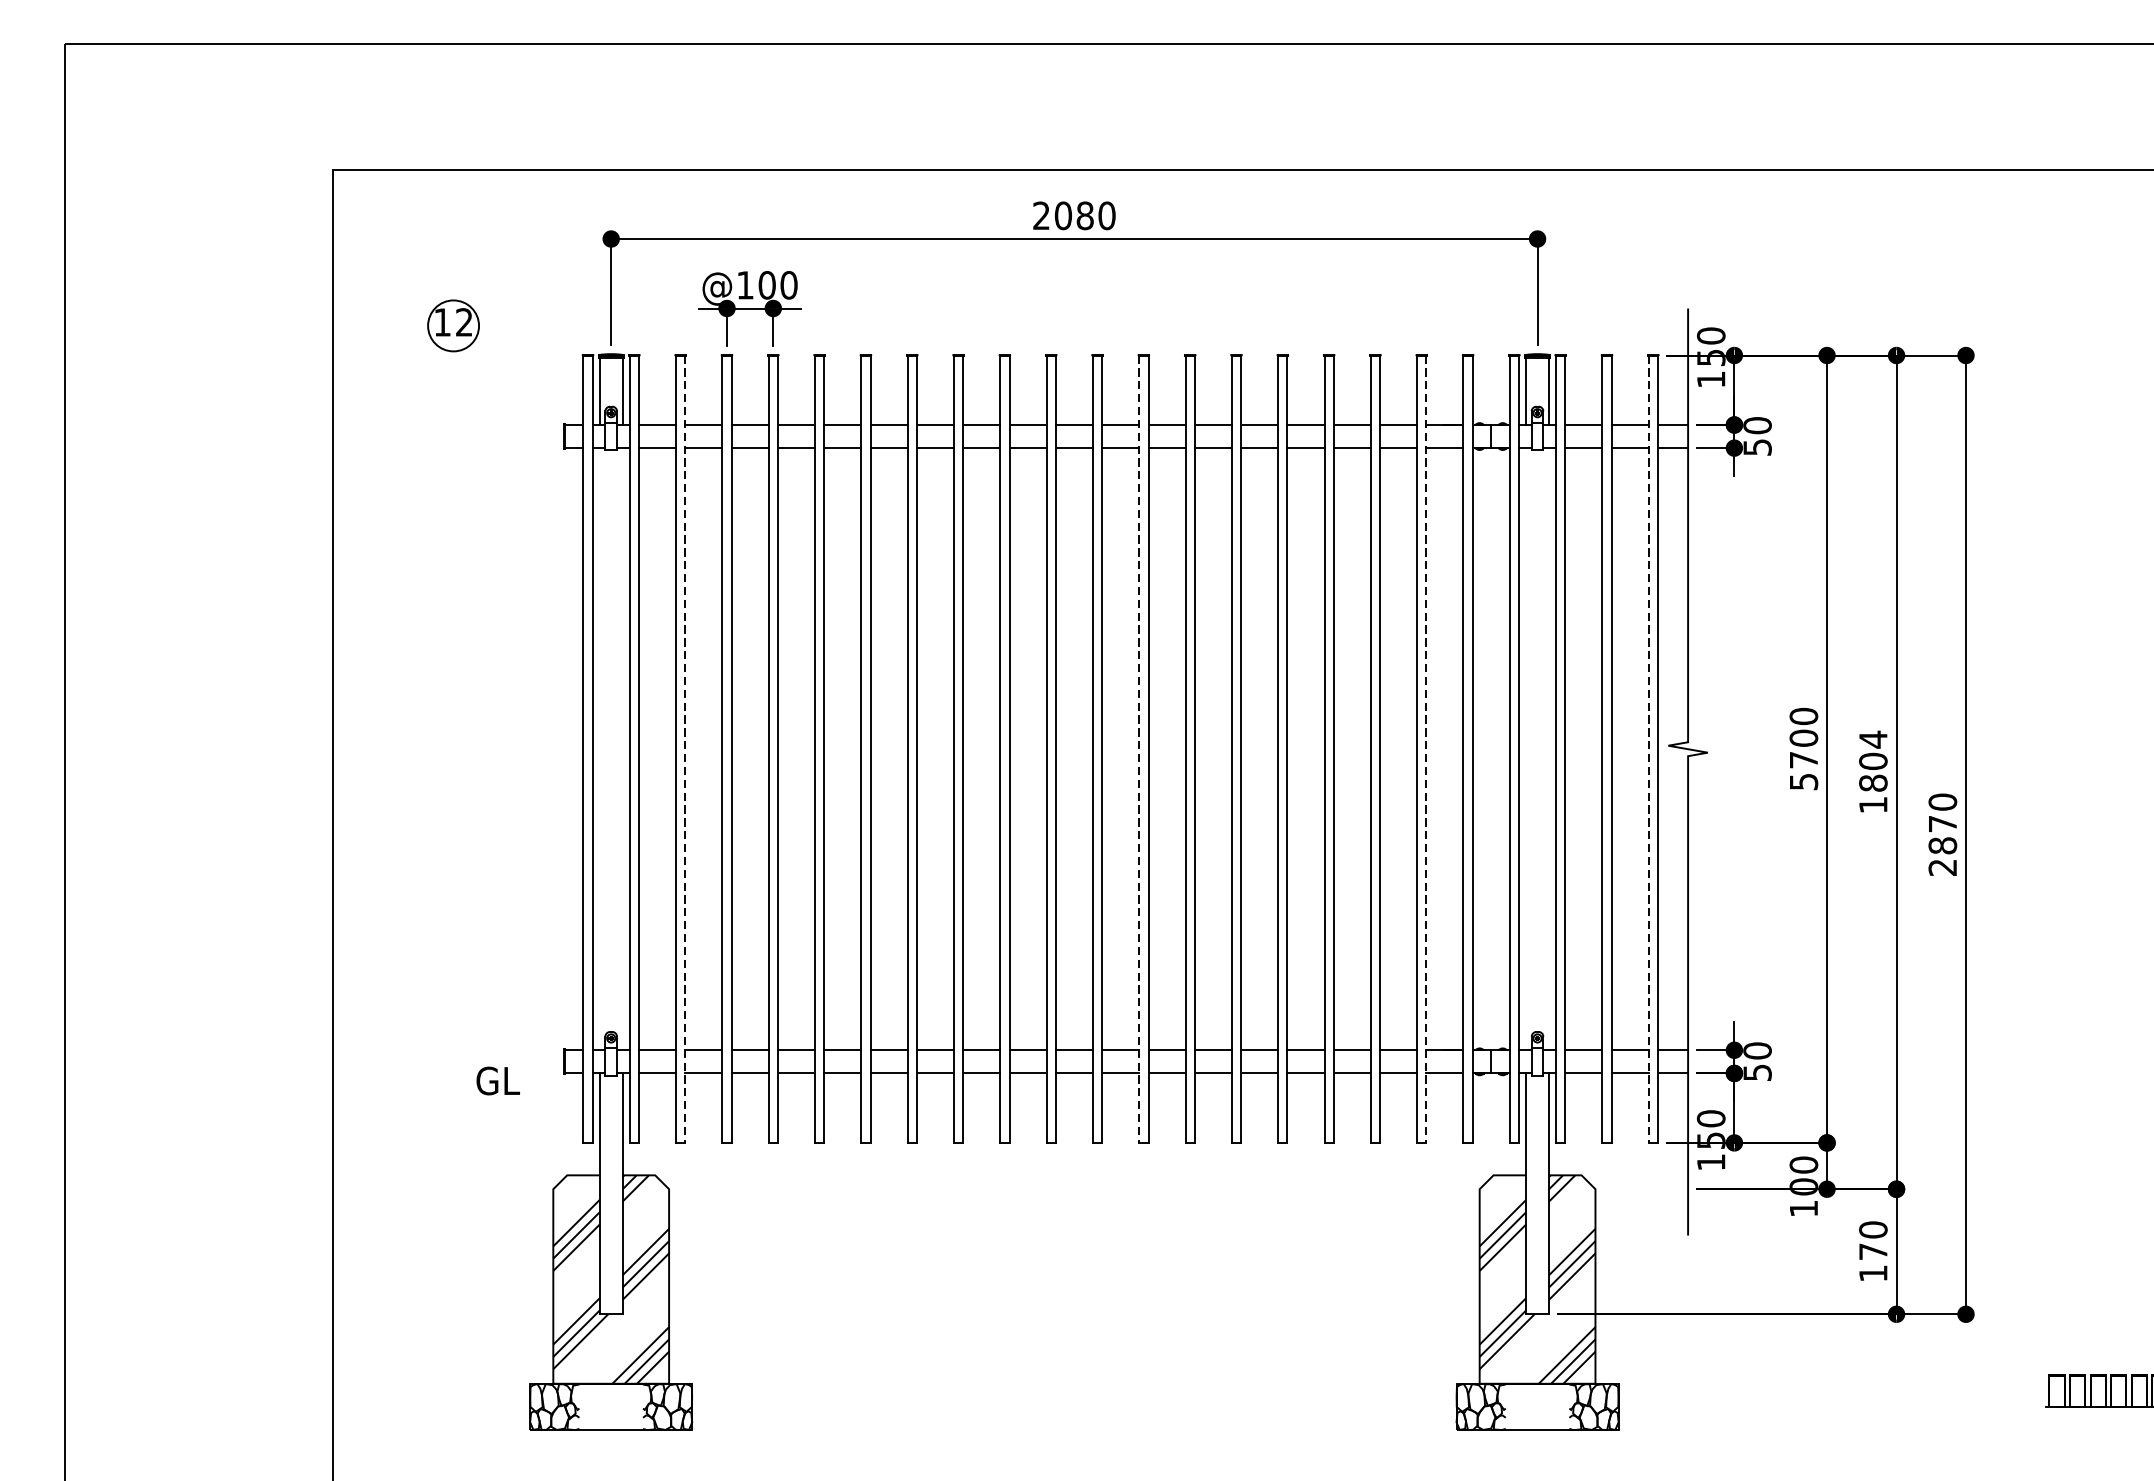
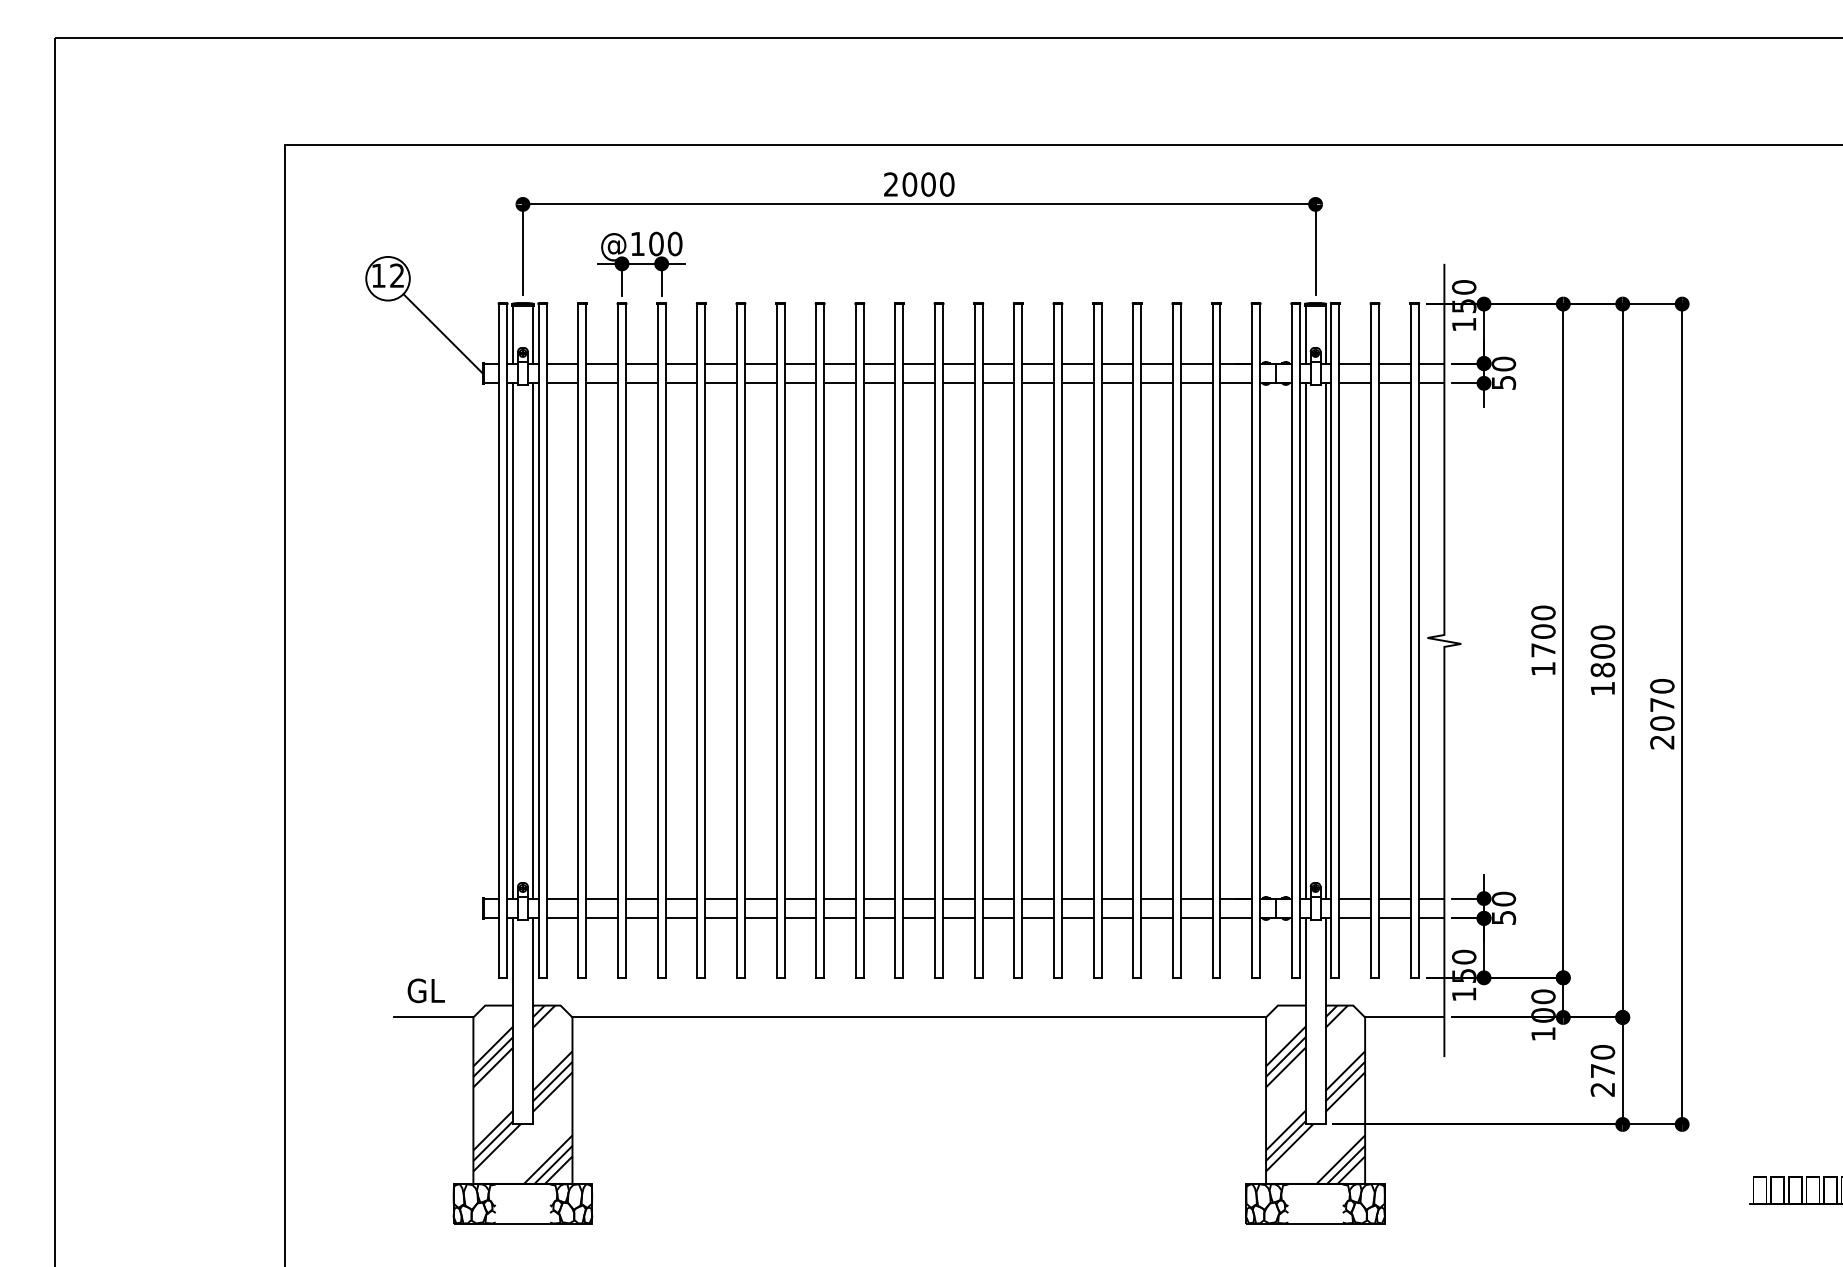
text: (1085, 215) -> (928, 184), 2080 -> 2000
line: (517, 389) -> (442, 333), added
text: (1872, 739) -> (1602, 632), 1804 -> 1800
line: (600, 748) -> (513, 640), added
line: (622, 748) -> (532, 640), added
line: (685, 748) -> (586, 640), dashed -> solid
line: (1138, 748) -> (974, 640), dashed -> solid
line: (1426, 748) -> (1220, 640), dashed -> solid
line: (1525, 748) -> (1305, 640), added
line: (1549, 748) -> (1325, 640), added
line: (1648, 748) -> (1410, 640), dashed -> solid
text: (1803, 781) -> (1543, 668), 5700 -> 1700
text: (1943, 845) -> (1662, 723), 2870 -> 2070
text: (497, 1080) -> (425, 990), moved
line: (506, 1189) -> (433, 1017), added
line: (1074, 1189) -> (919, 1017), added
line: (1641, 1189) -> (1404, 1017), added
text: (1872, 1273) -> (1602, 1089), 170 -> 270

